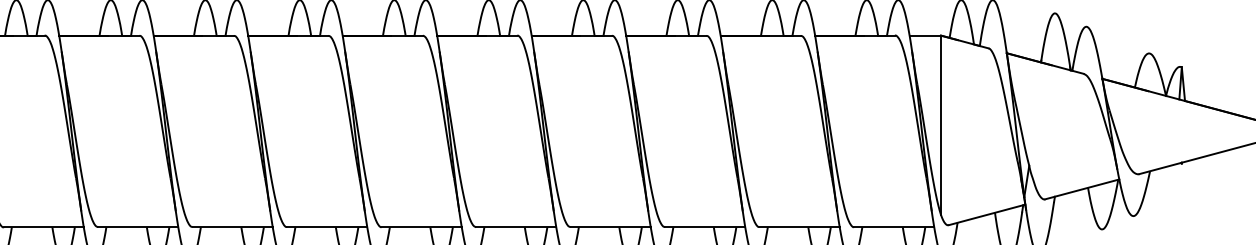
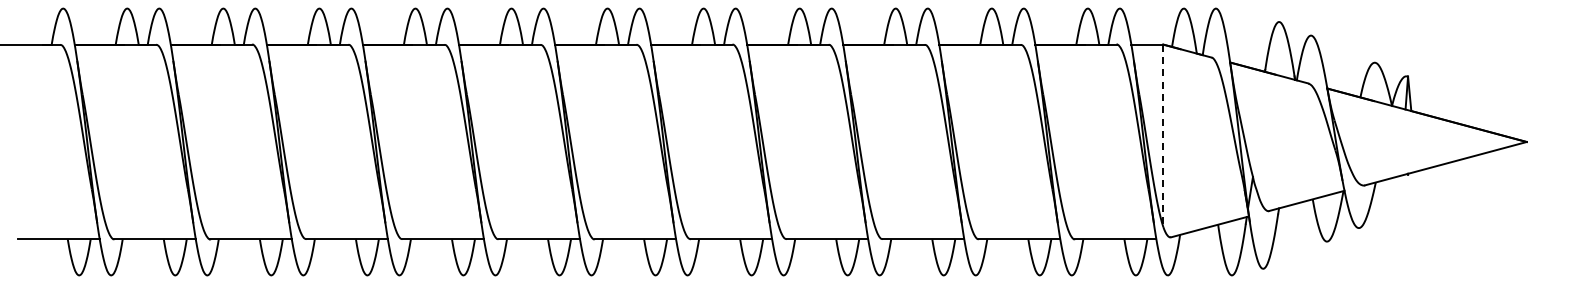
line: (941, 126) -> (1163, 136), solid -> dashed

